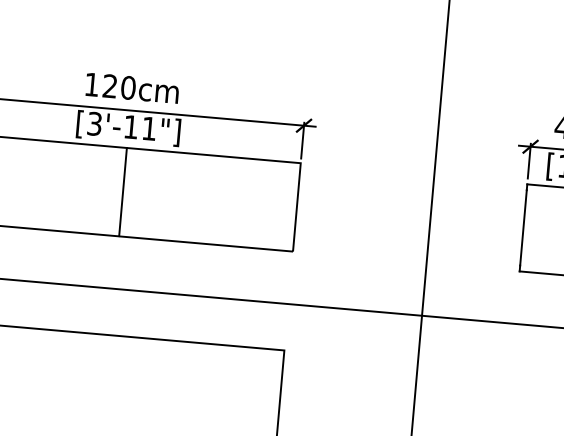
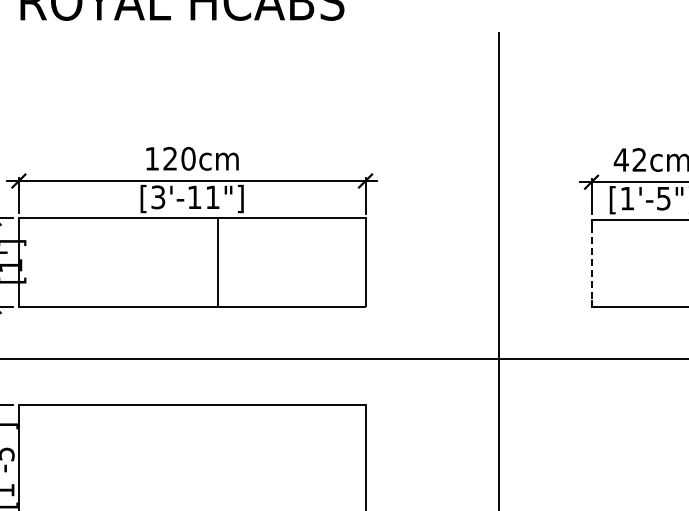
line: (123, 192) -> (218, 262), moved
line: (523, 228) -> (591, 263), solid -> dashed

